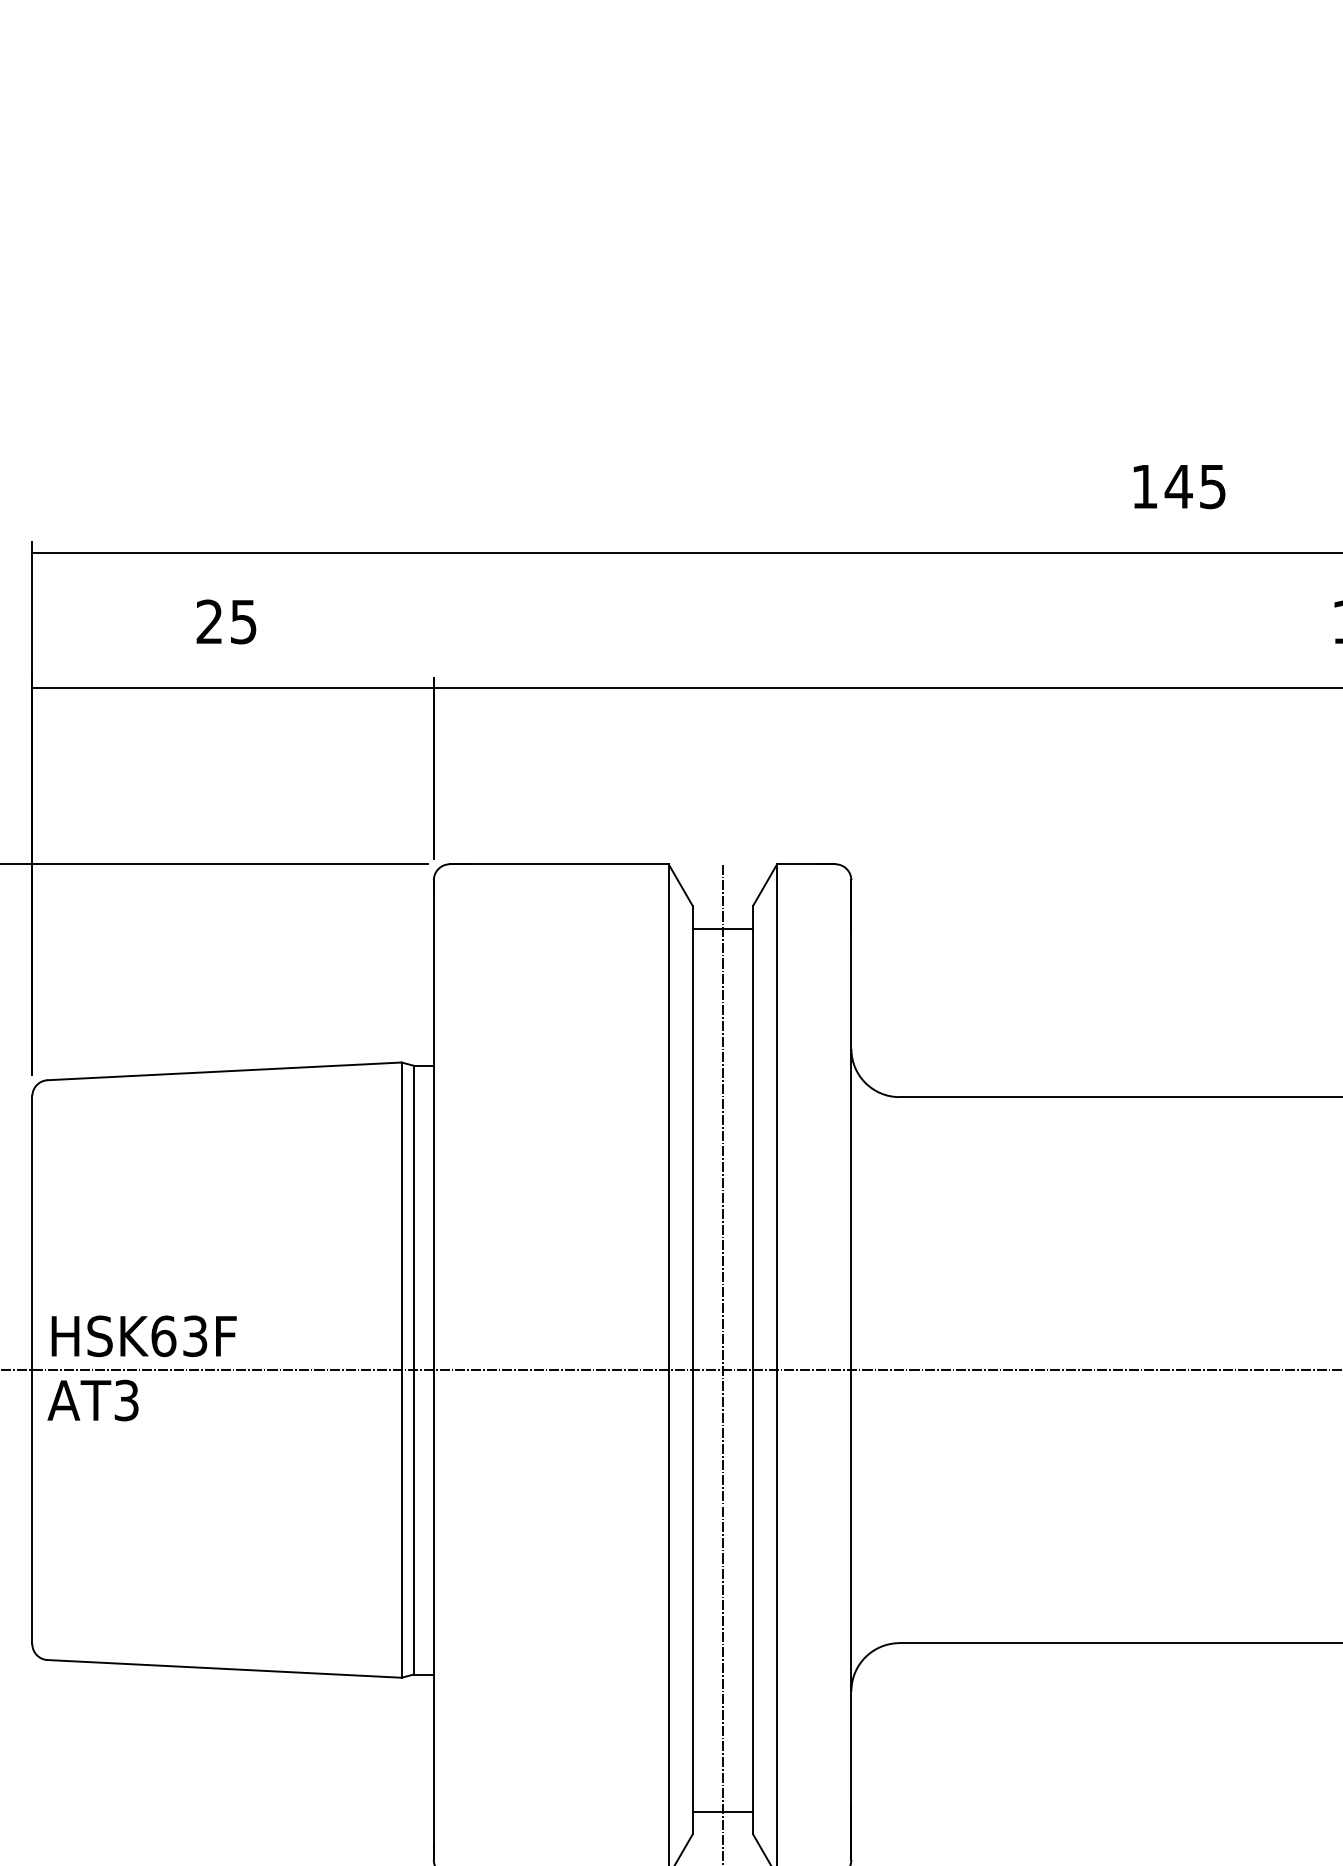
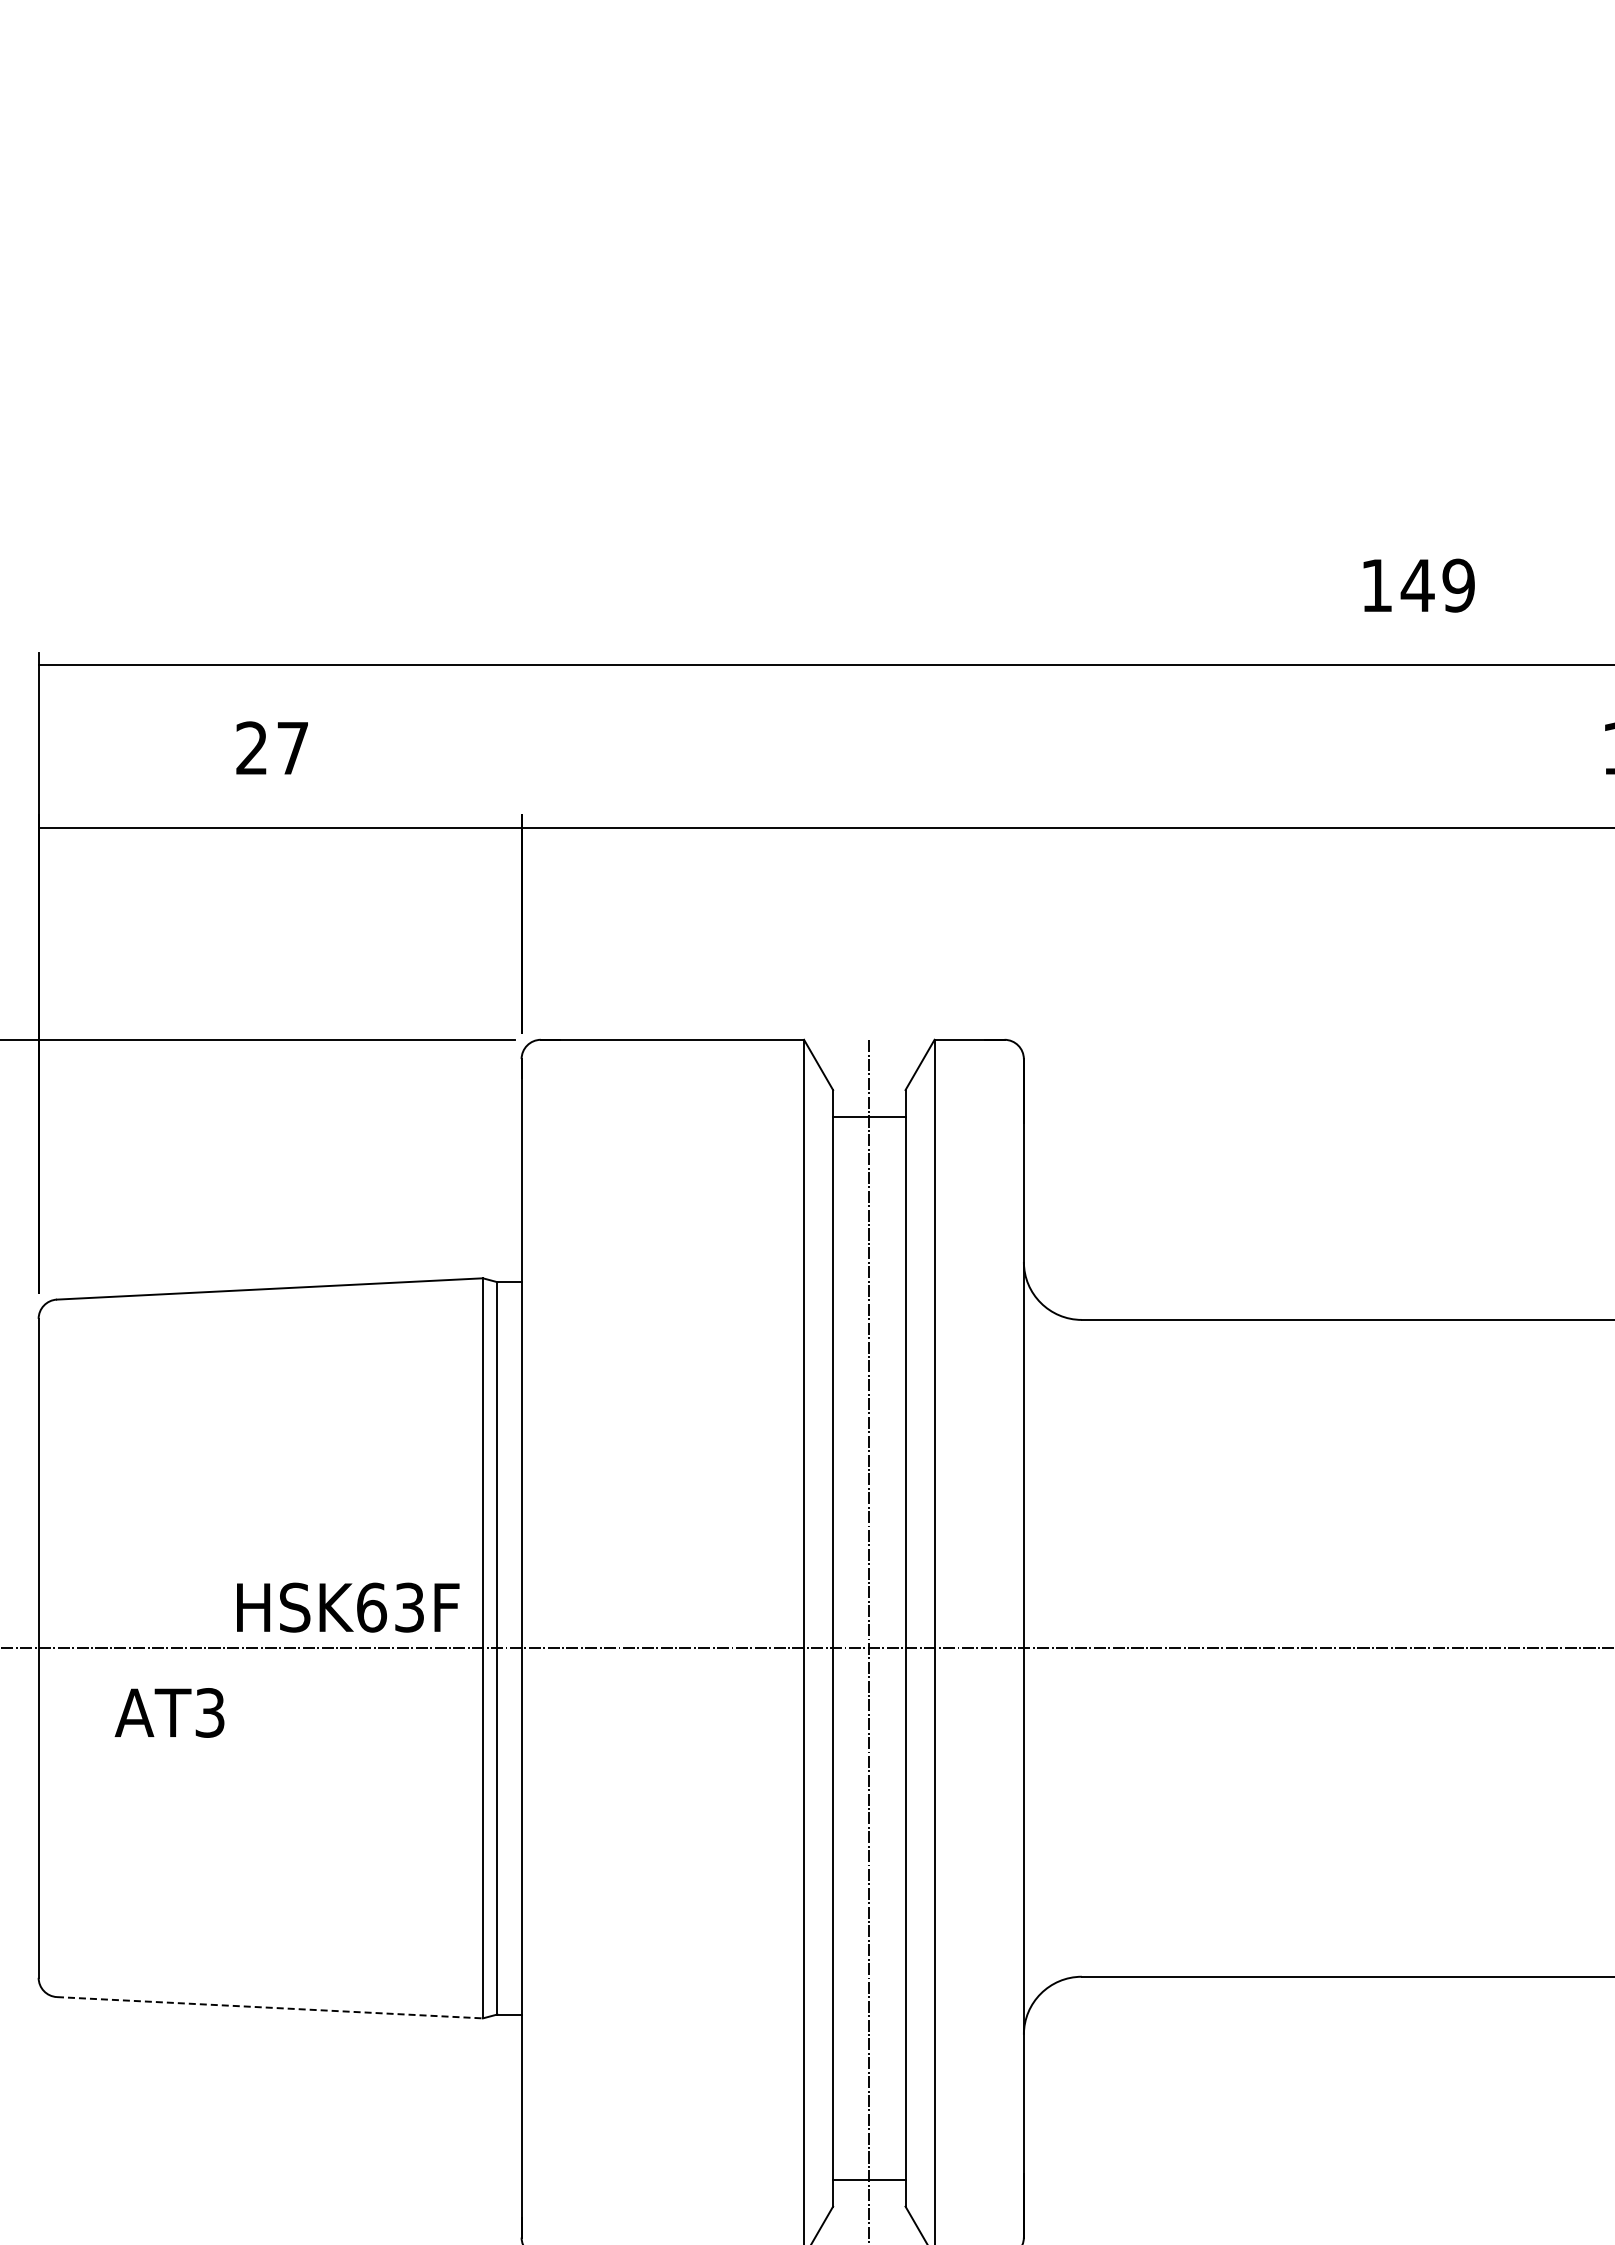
text: (1212, 486) -> (1458, 585), 145 -> 149
text: (243, 622) -> (292, 748), 25 -> 27
text: (144, 1336) -> (348, 1607), moved
text: (92, 1400) -> (169, 1712), moved
line: (225, 1668) -> (270, 2007), solid -> dashed

